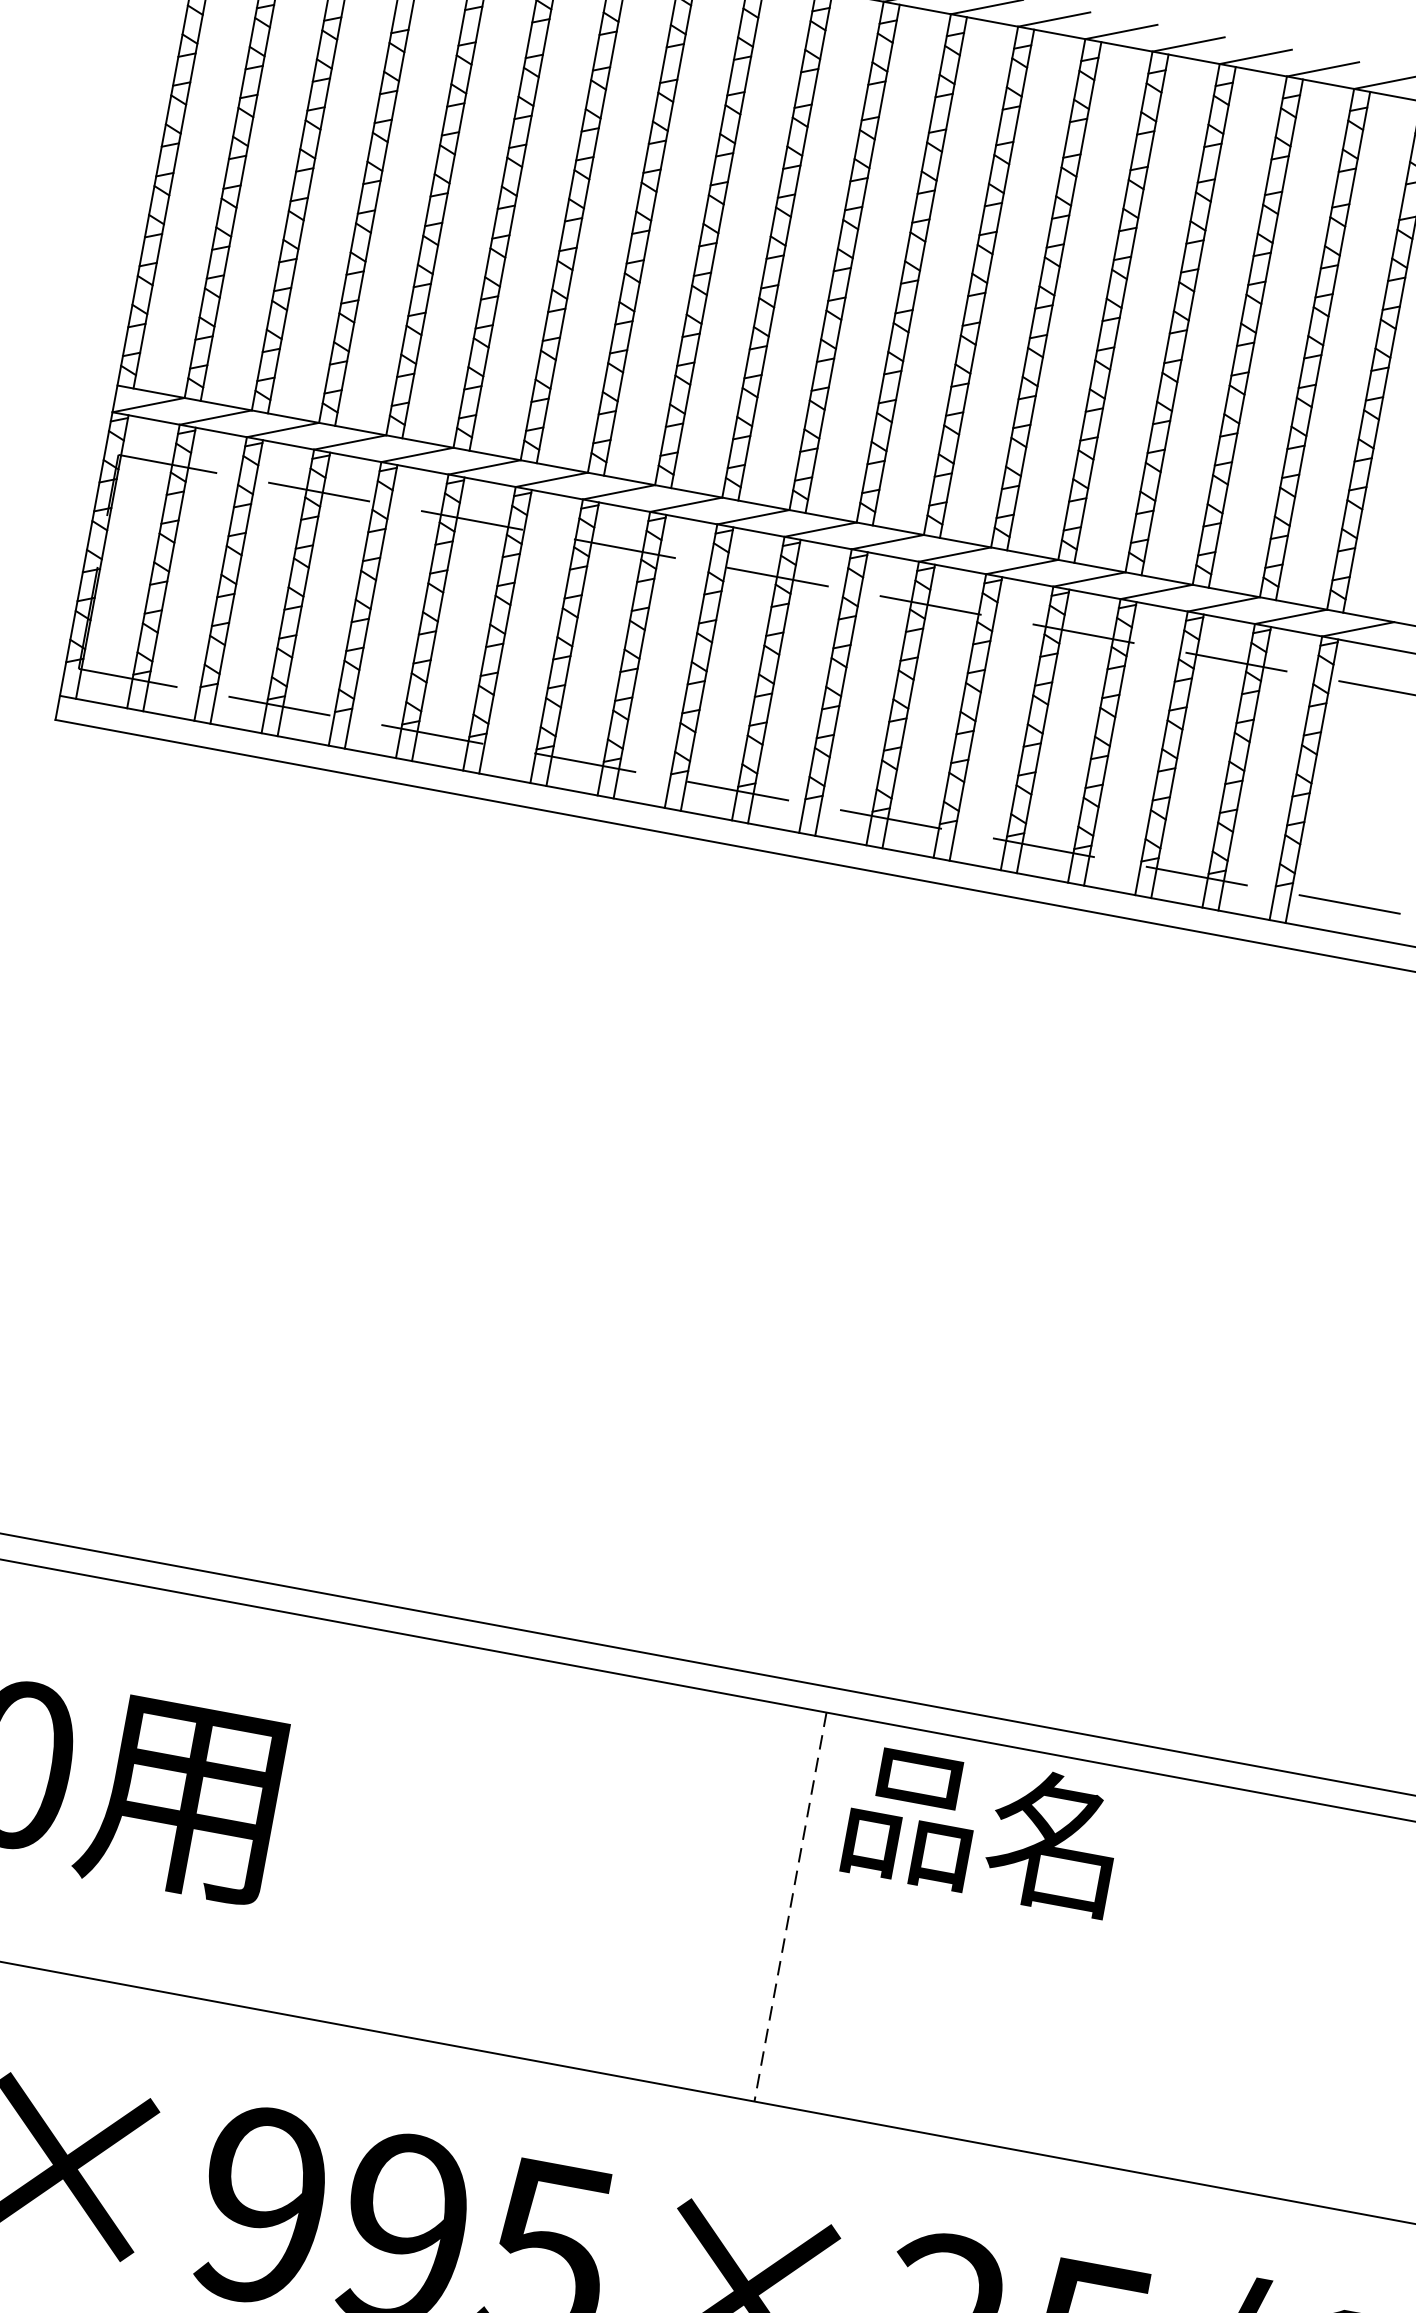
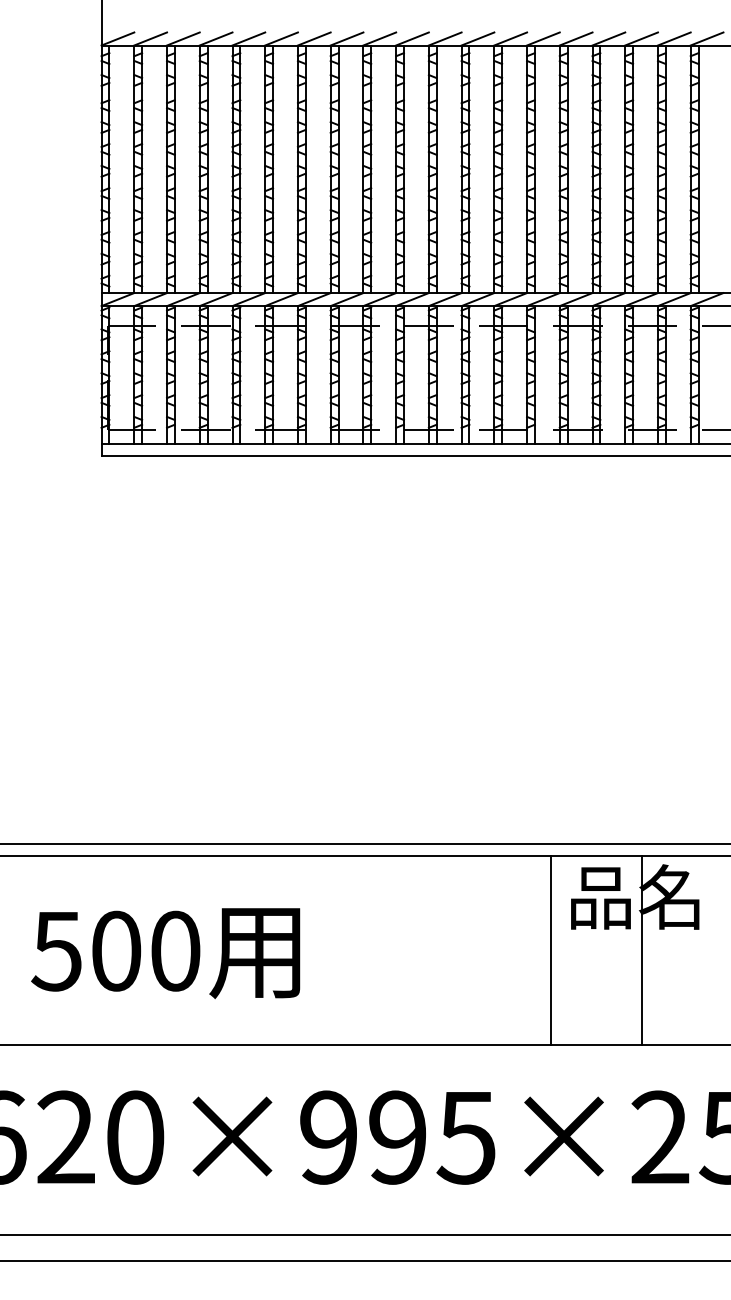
line: (791, 1906) -> (551, 950), dashed -> solid
line: (977, 1941) -> (642, 950), added

